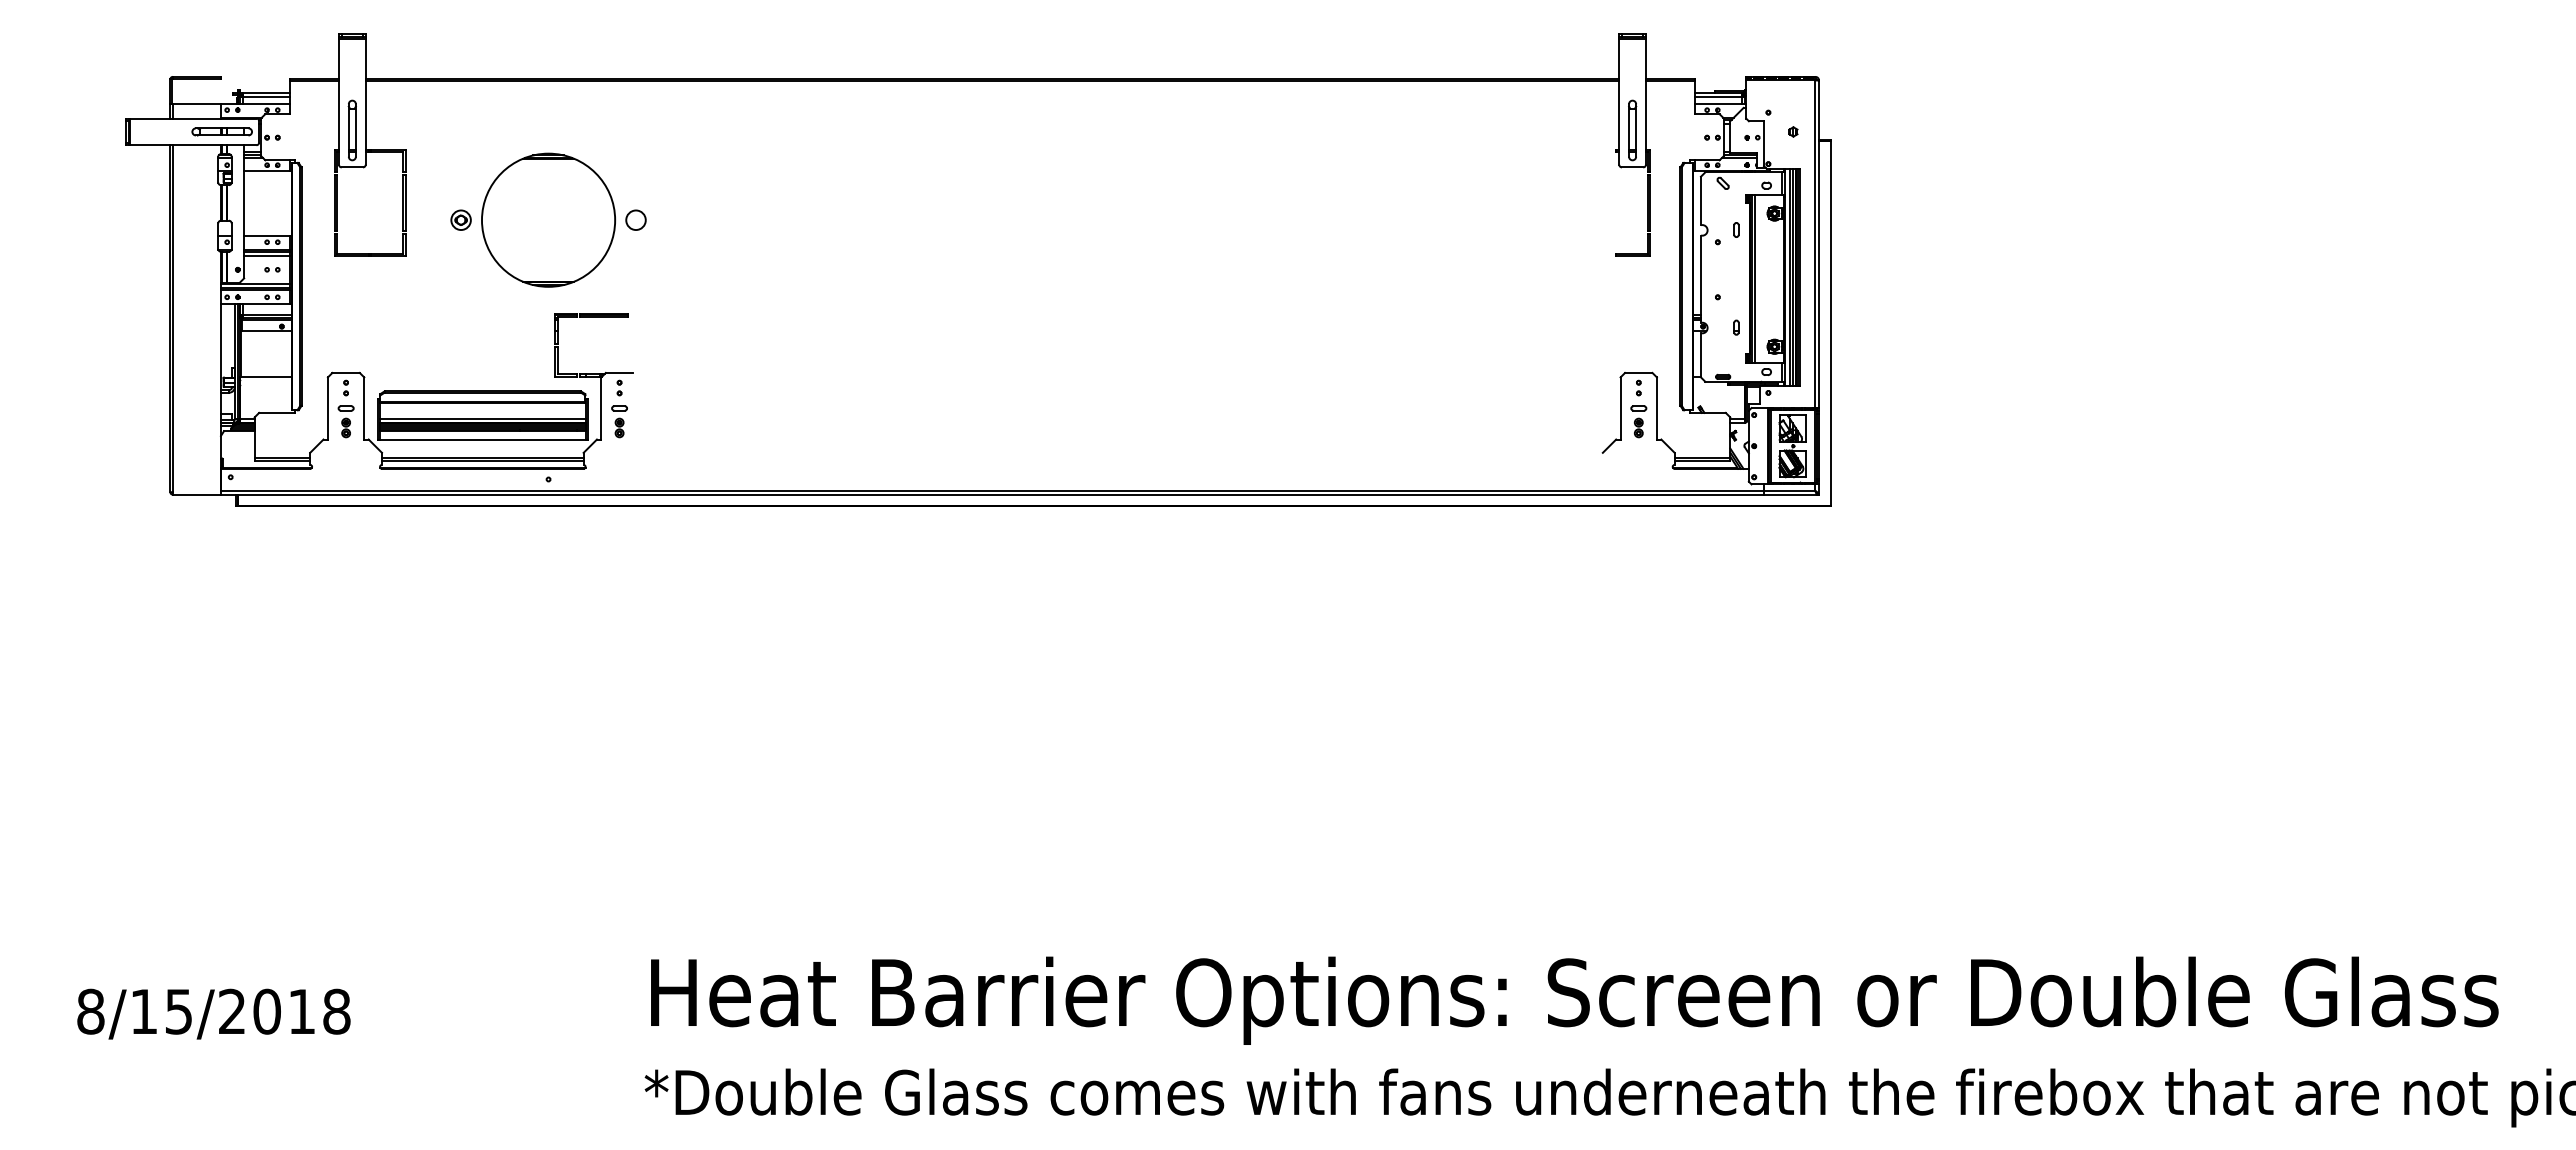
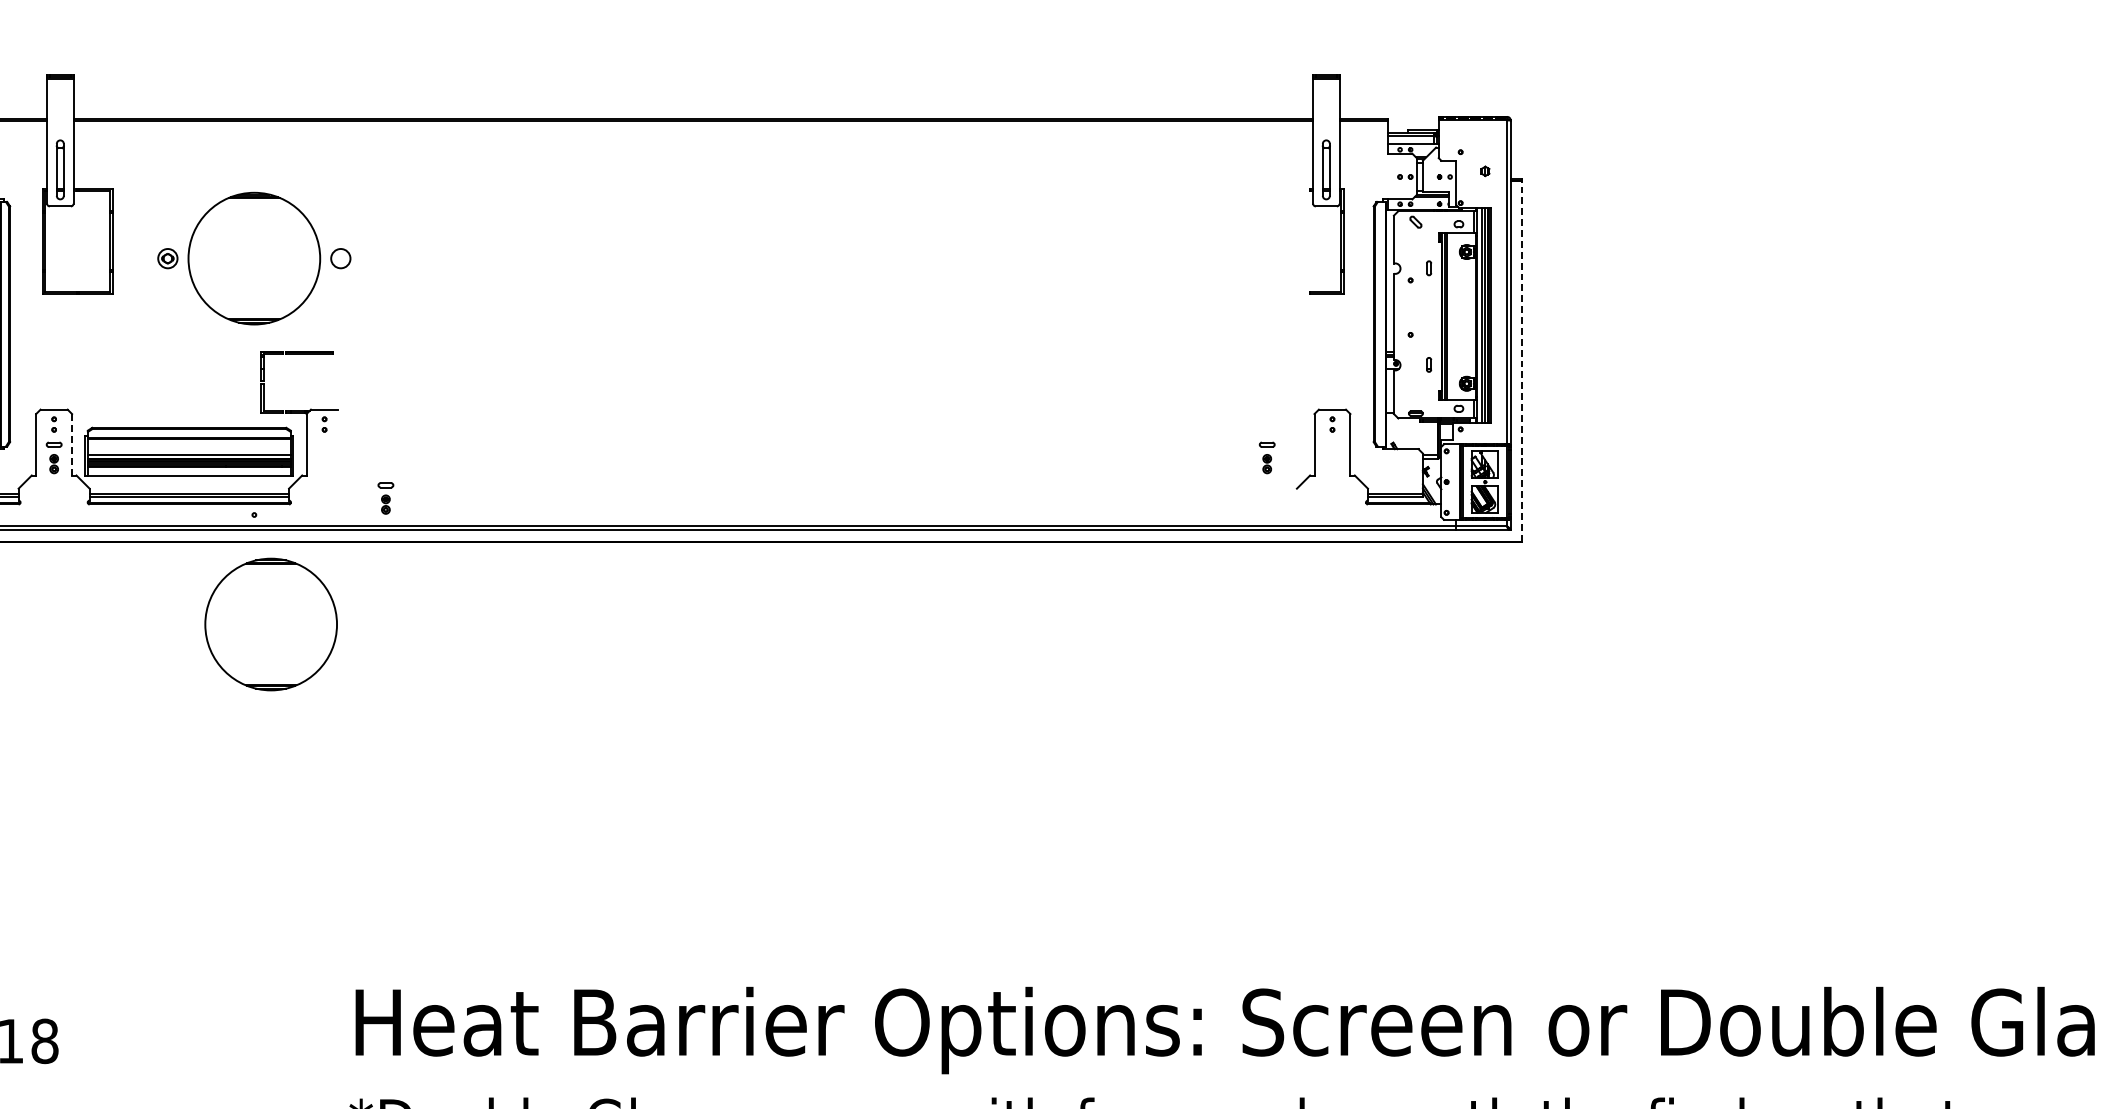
line: (1830, 323) -> (1522, 360), solid -> dashed
line: (364, 407) -> (72, 443), solid -> dashed
part: (619, 421) -> (385, 498), moved
part: (1638, 421) -> (1266, 457), moved
part: (565, 589) -> (271, 623), added

